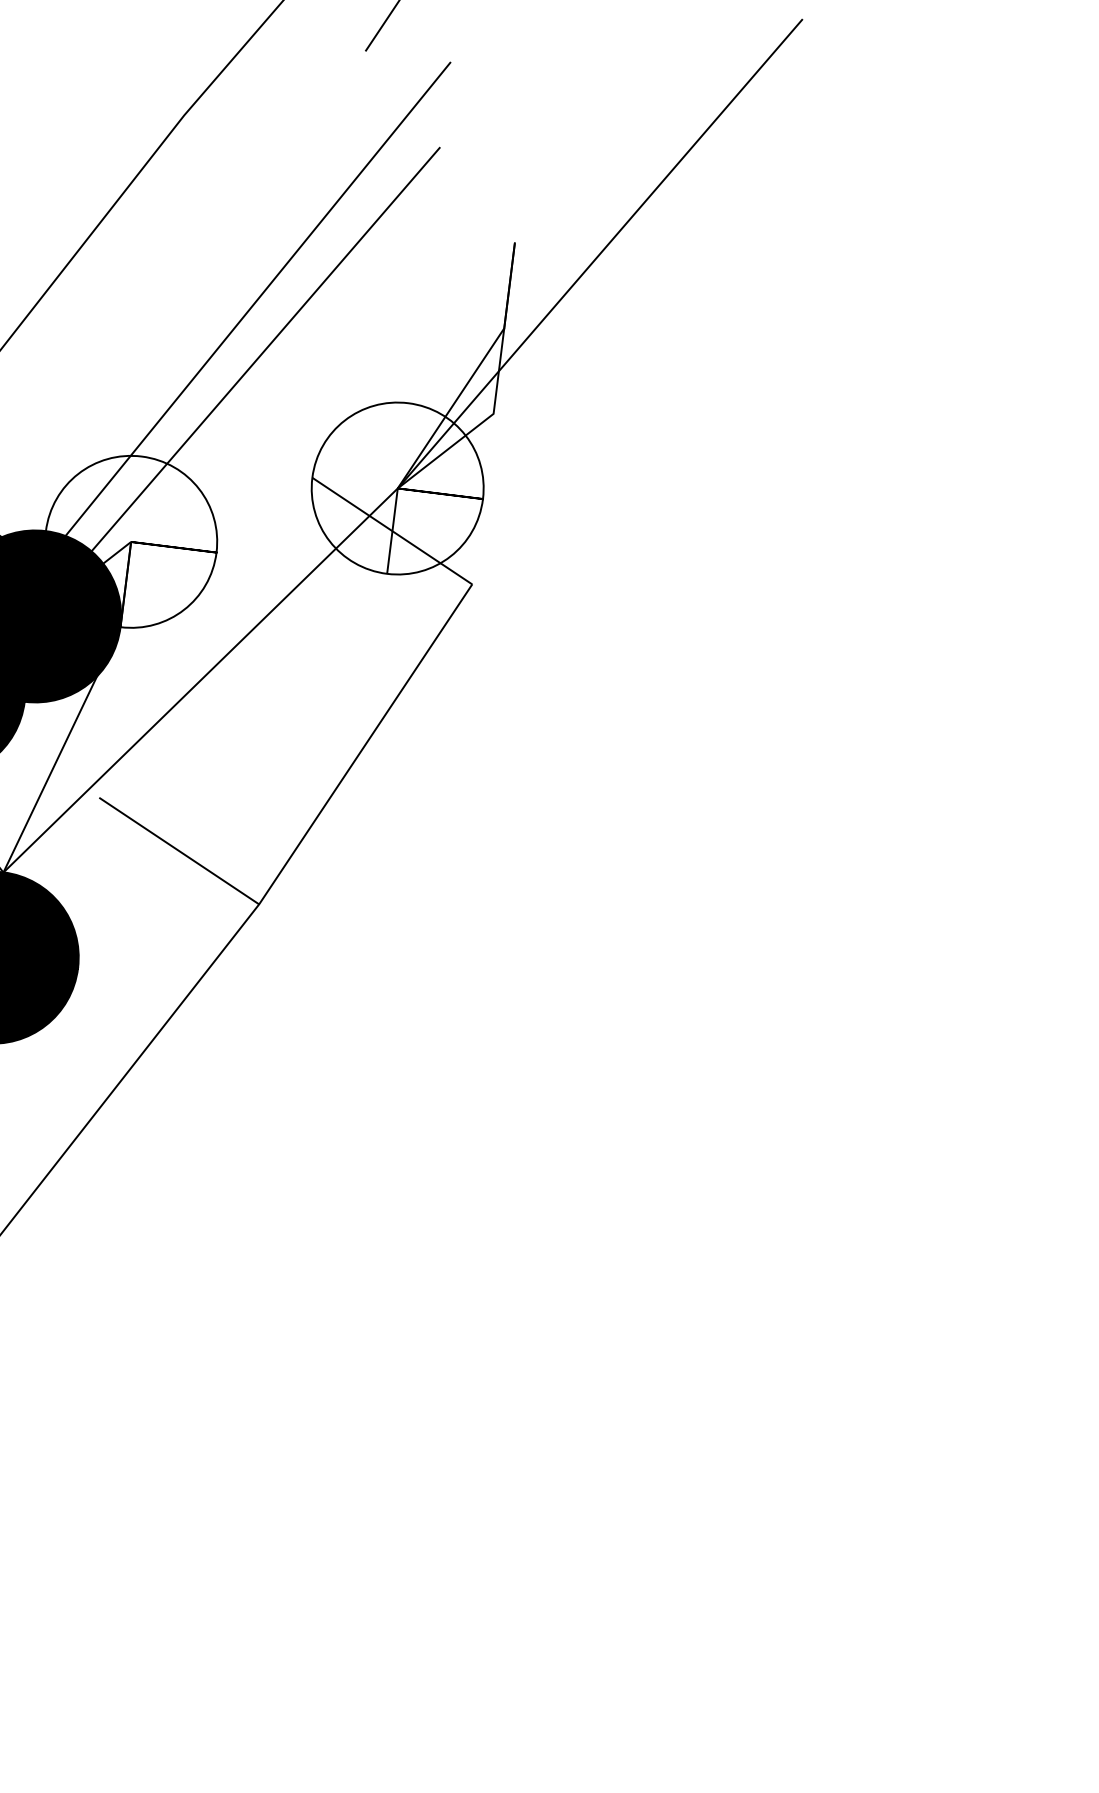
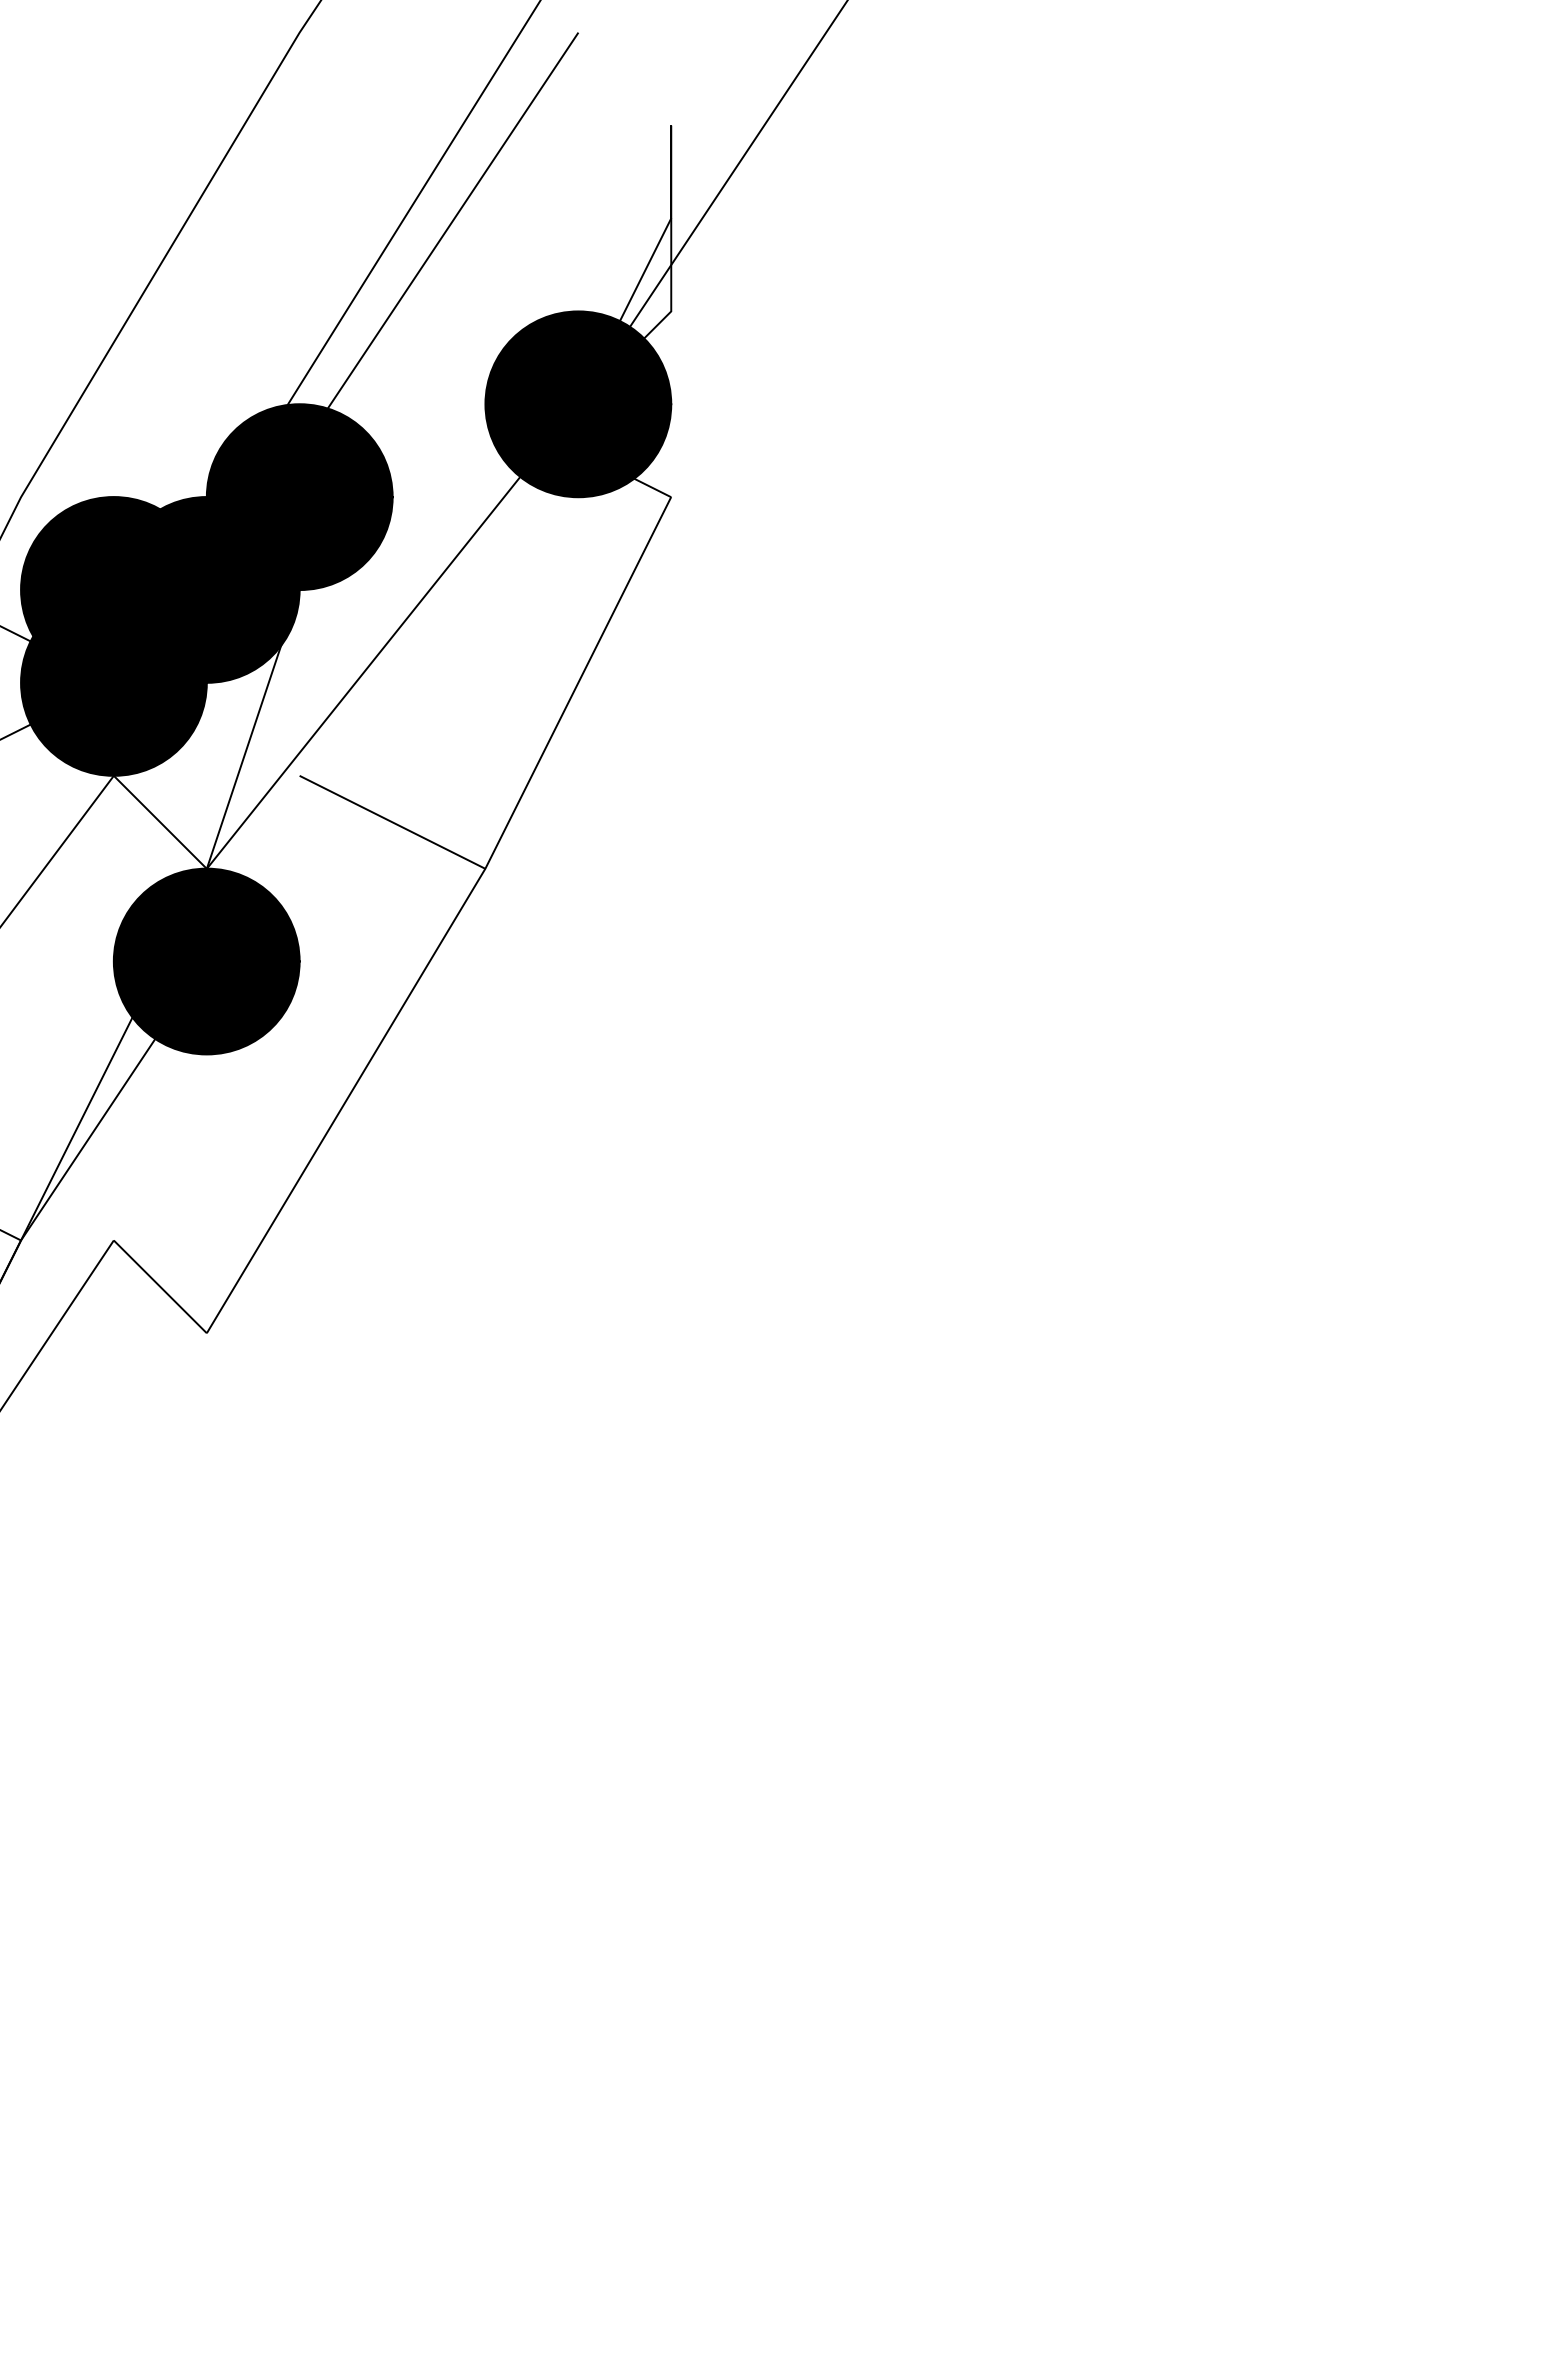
fill: (397, 488) -> (578, 404), added
fill: (130, 542) -> (299, 497), added

